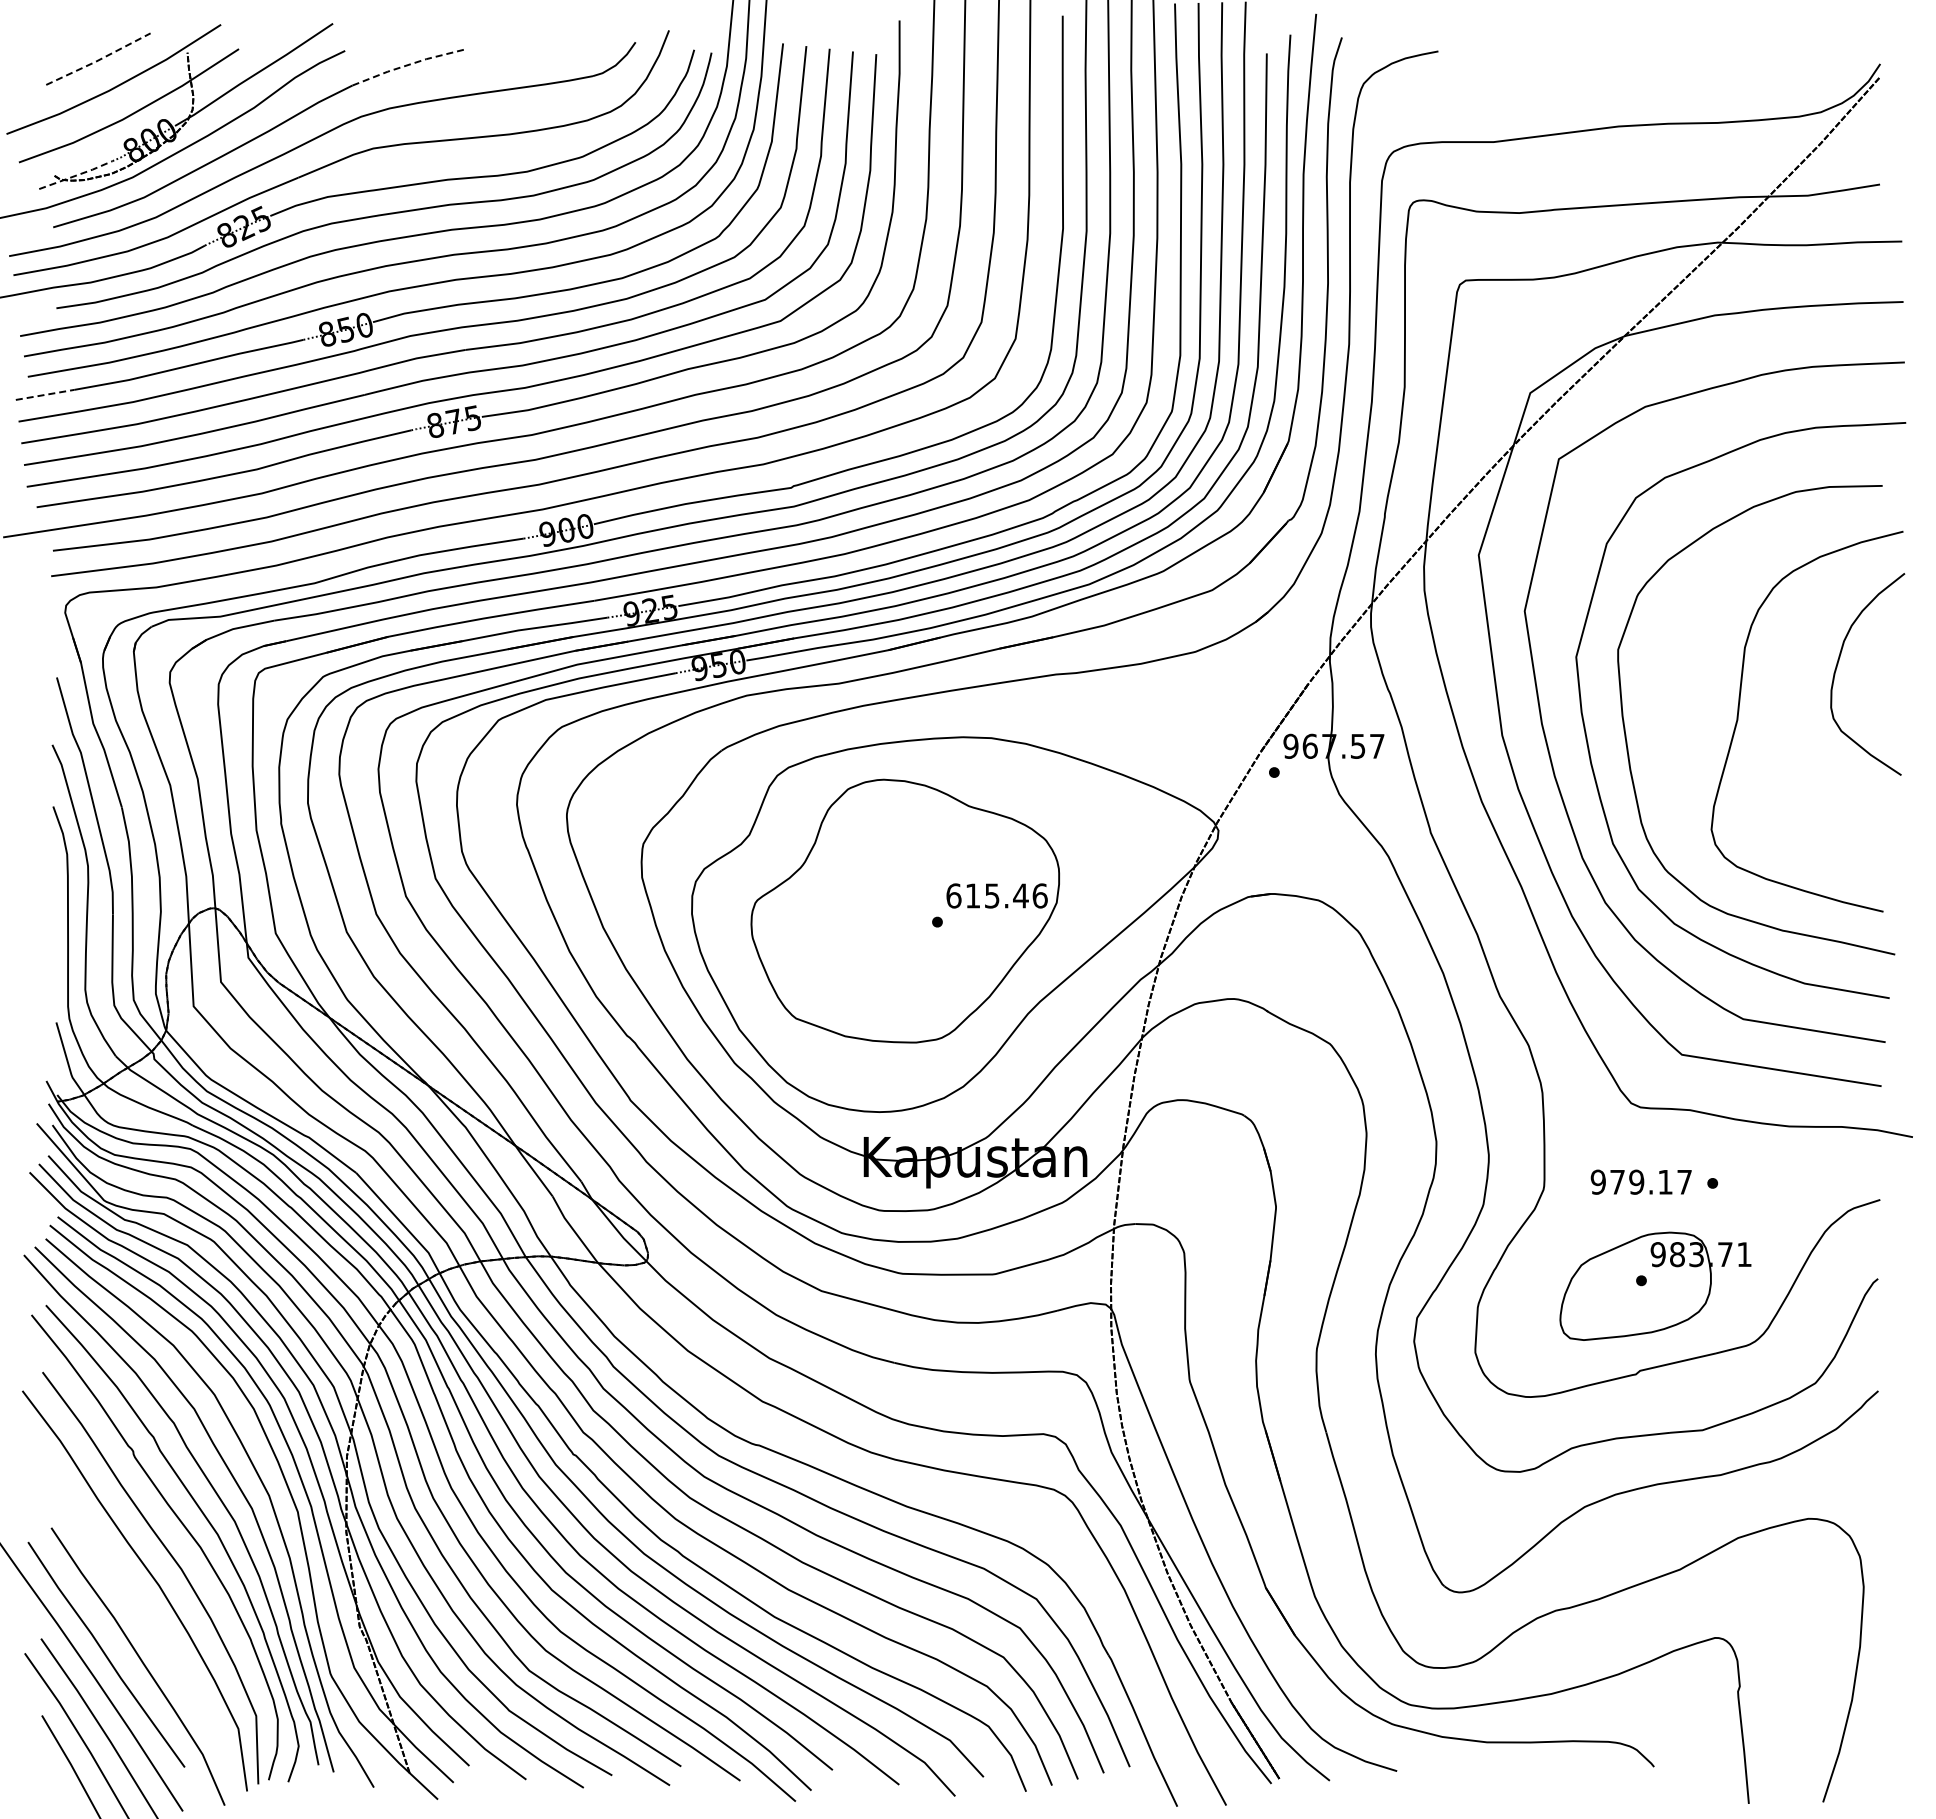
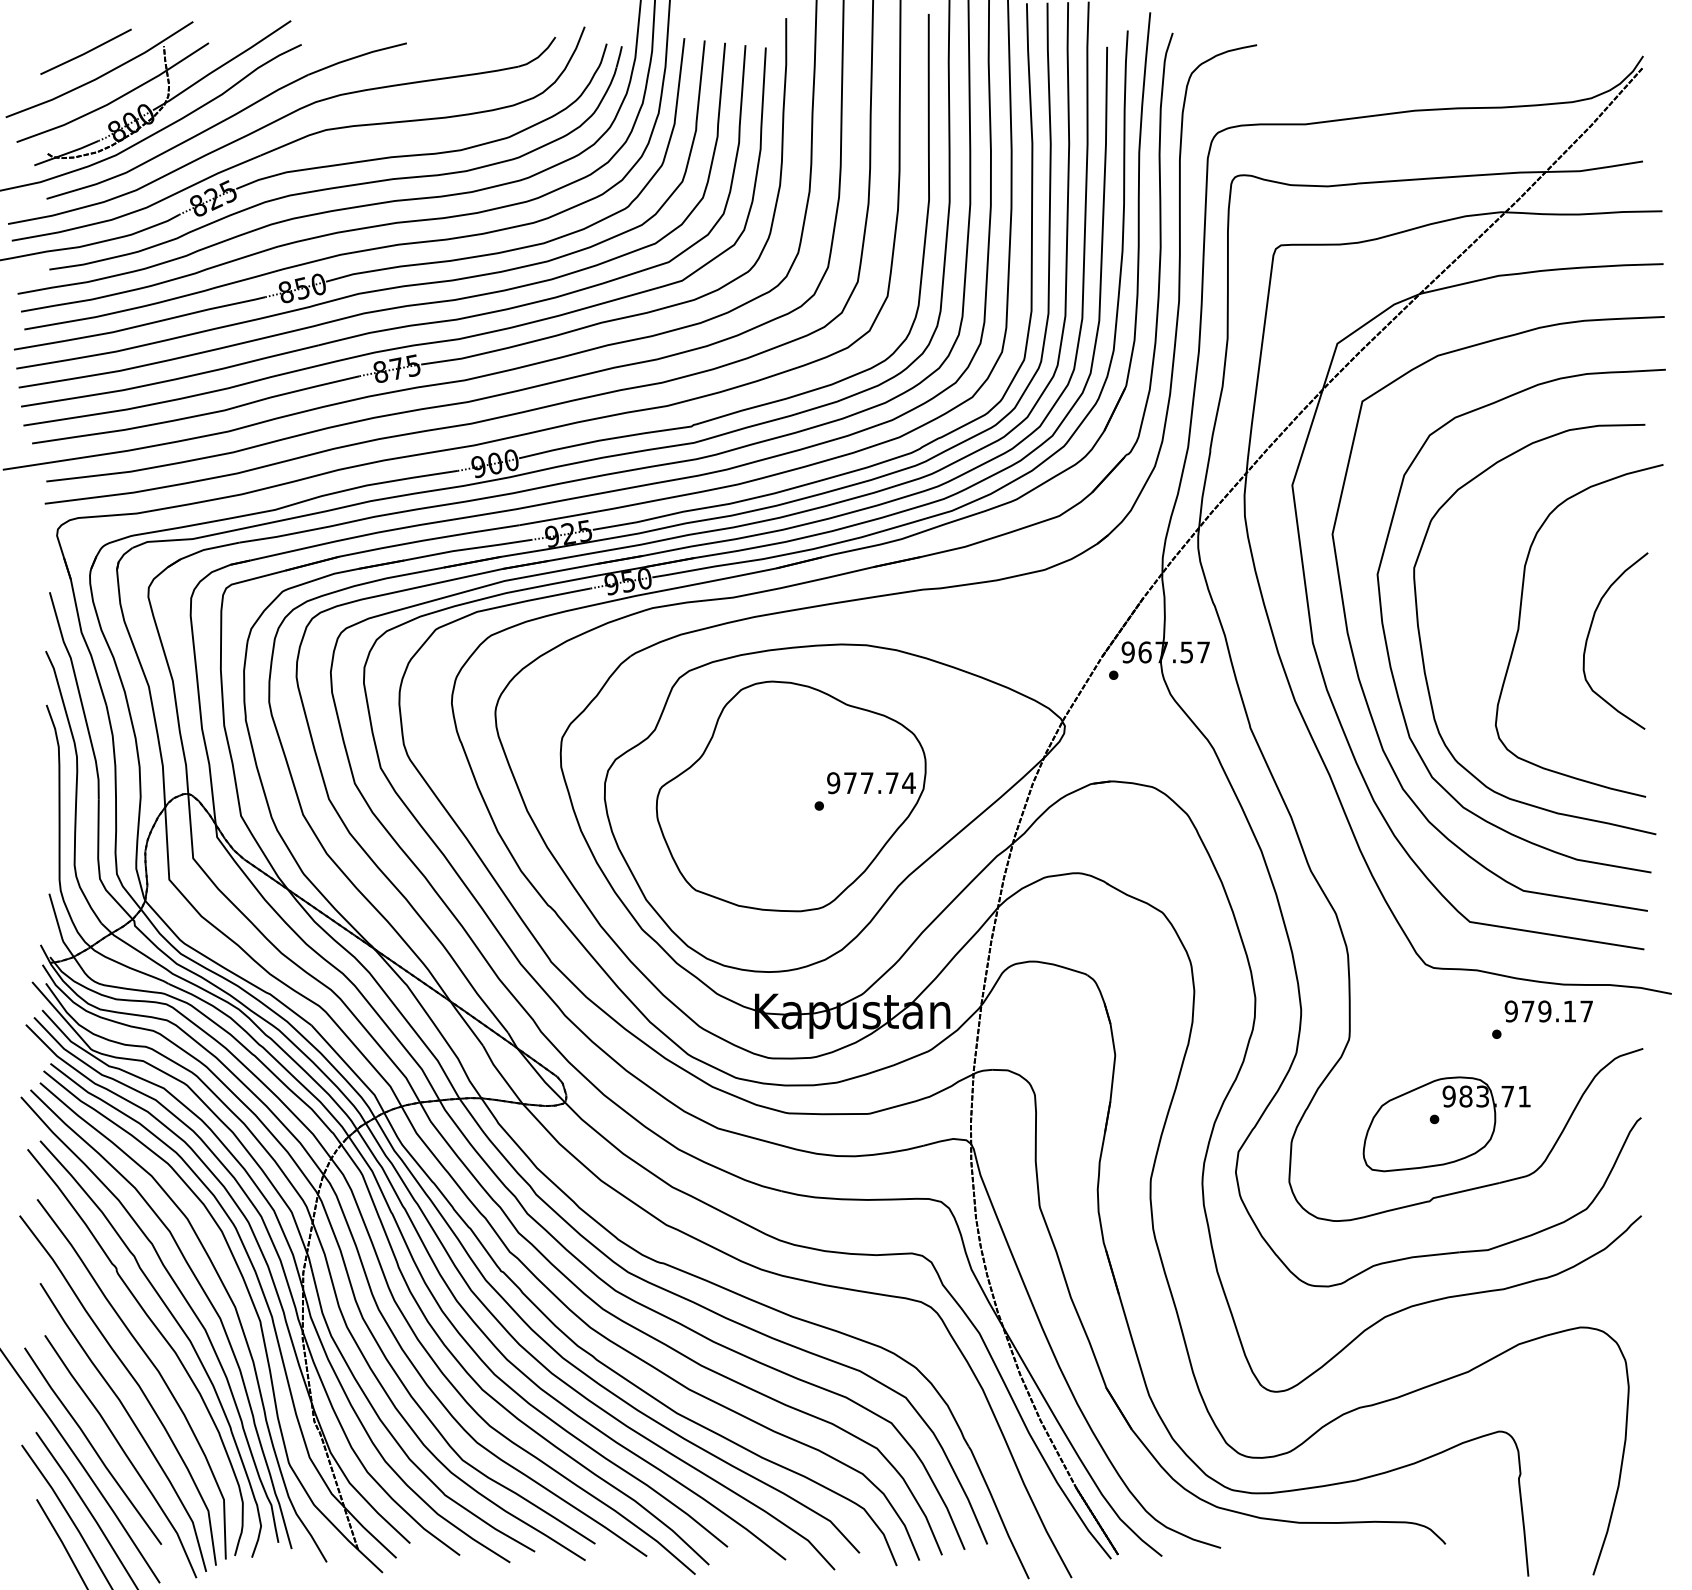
line: (98, 60) -> (86, 53), dashed -> solid
line: (408, 64) -> (357, 56), dashed -> solid
line: (76, 175) -> (66, 153), dashed -> solid
line: (45, 394) -> (39, 344), dashed -> solid
curve: (1838, 664) -> (1590, 632), moved
text: (997, 895) -> (871, 782), 615.46 -> 977.74
text: (1640, 1181) -> (1548, 1010), moved
curve: (150, 1626) -> (131, 1421), added

